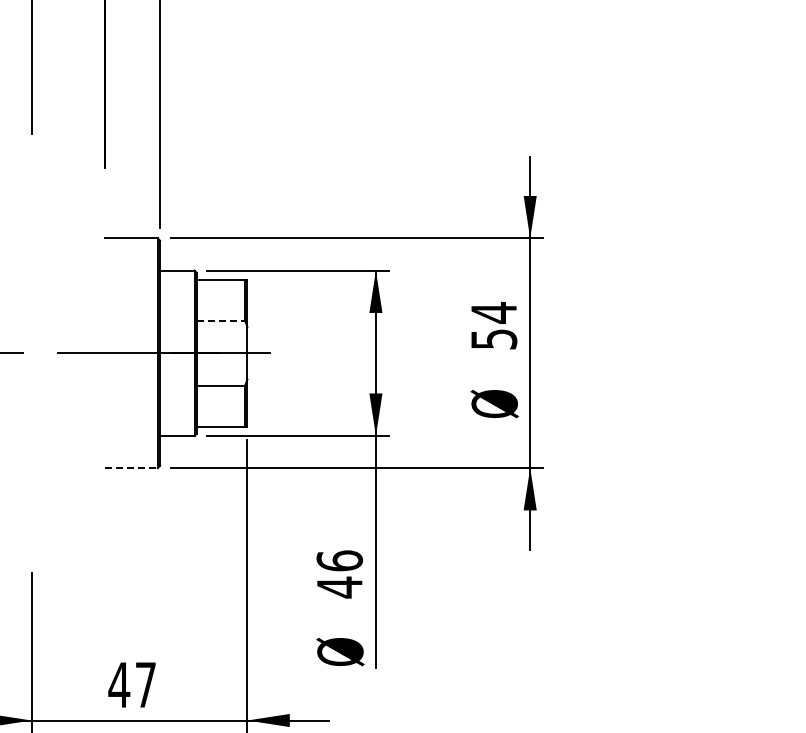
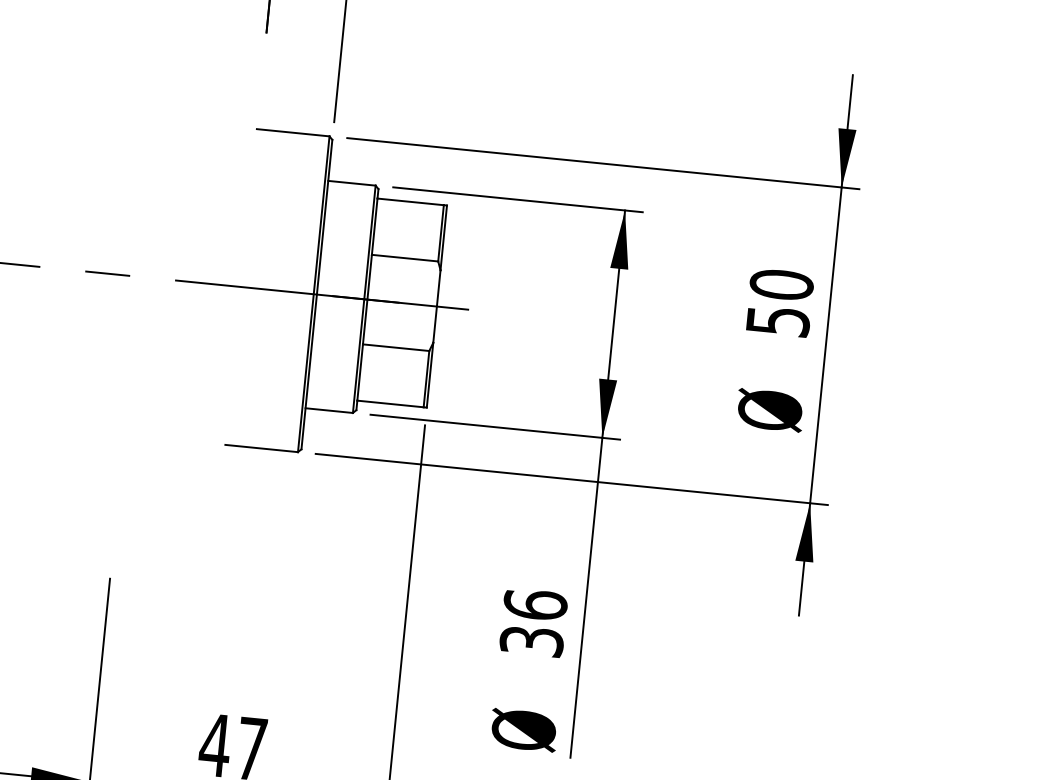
text: (493, 312) -> (781, 284), 54 -> 50
line: (221, 320) -> (405, 257), dashed -> solid
line: (131, 468) -> (261, 449), dashed -> solid
text: (339, 587) -> (531, 641), 46 -> 36

